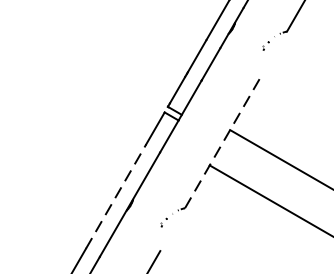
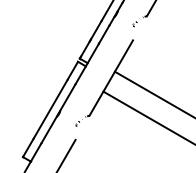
line: (224, 142) -> (111, 78), dashed -> solid
line: (115, 197) -> (50, 109), dashed -> solid

